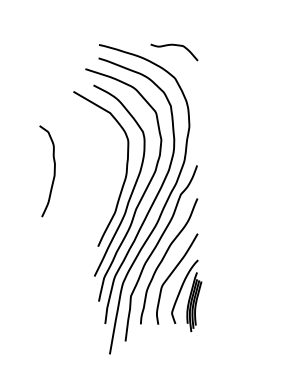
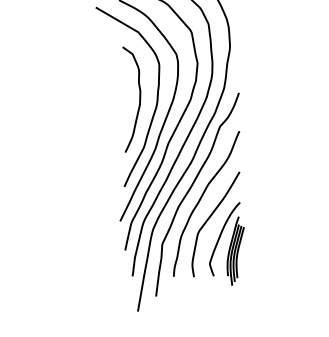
curve: (53, 171) -> (138, 99), moved

